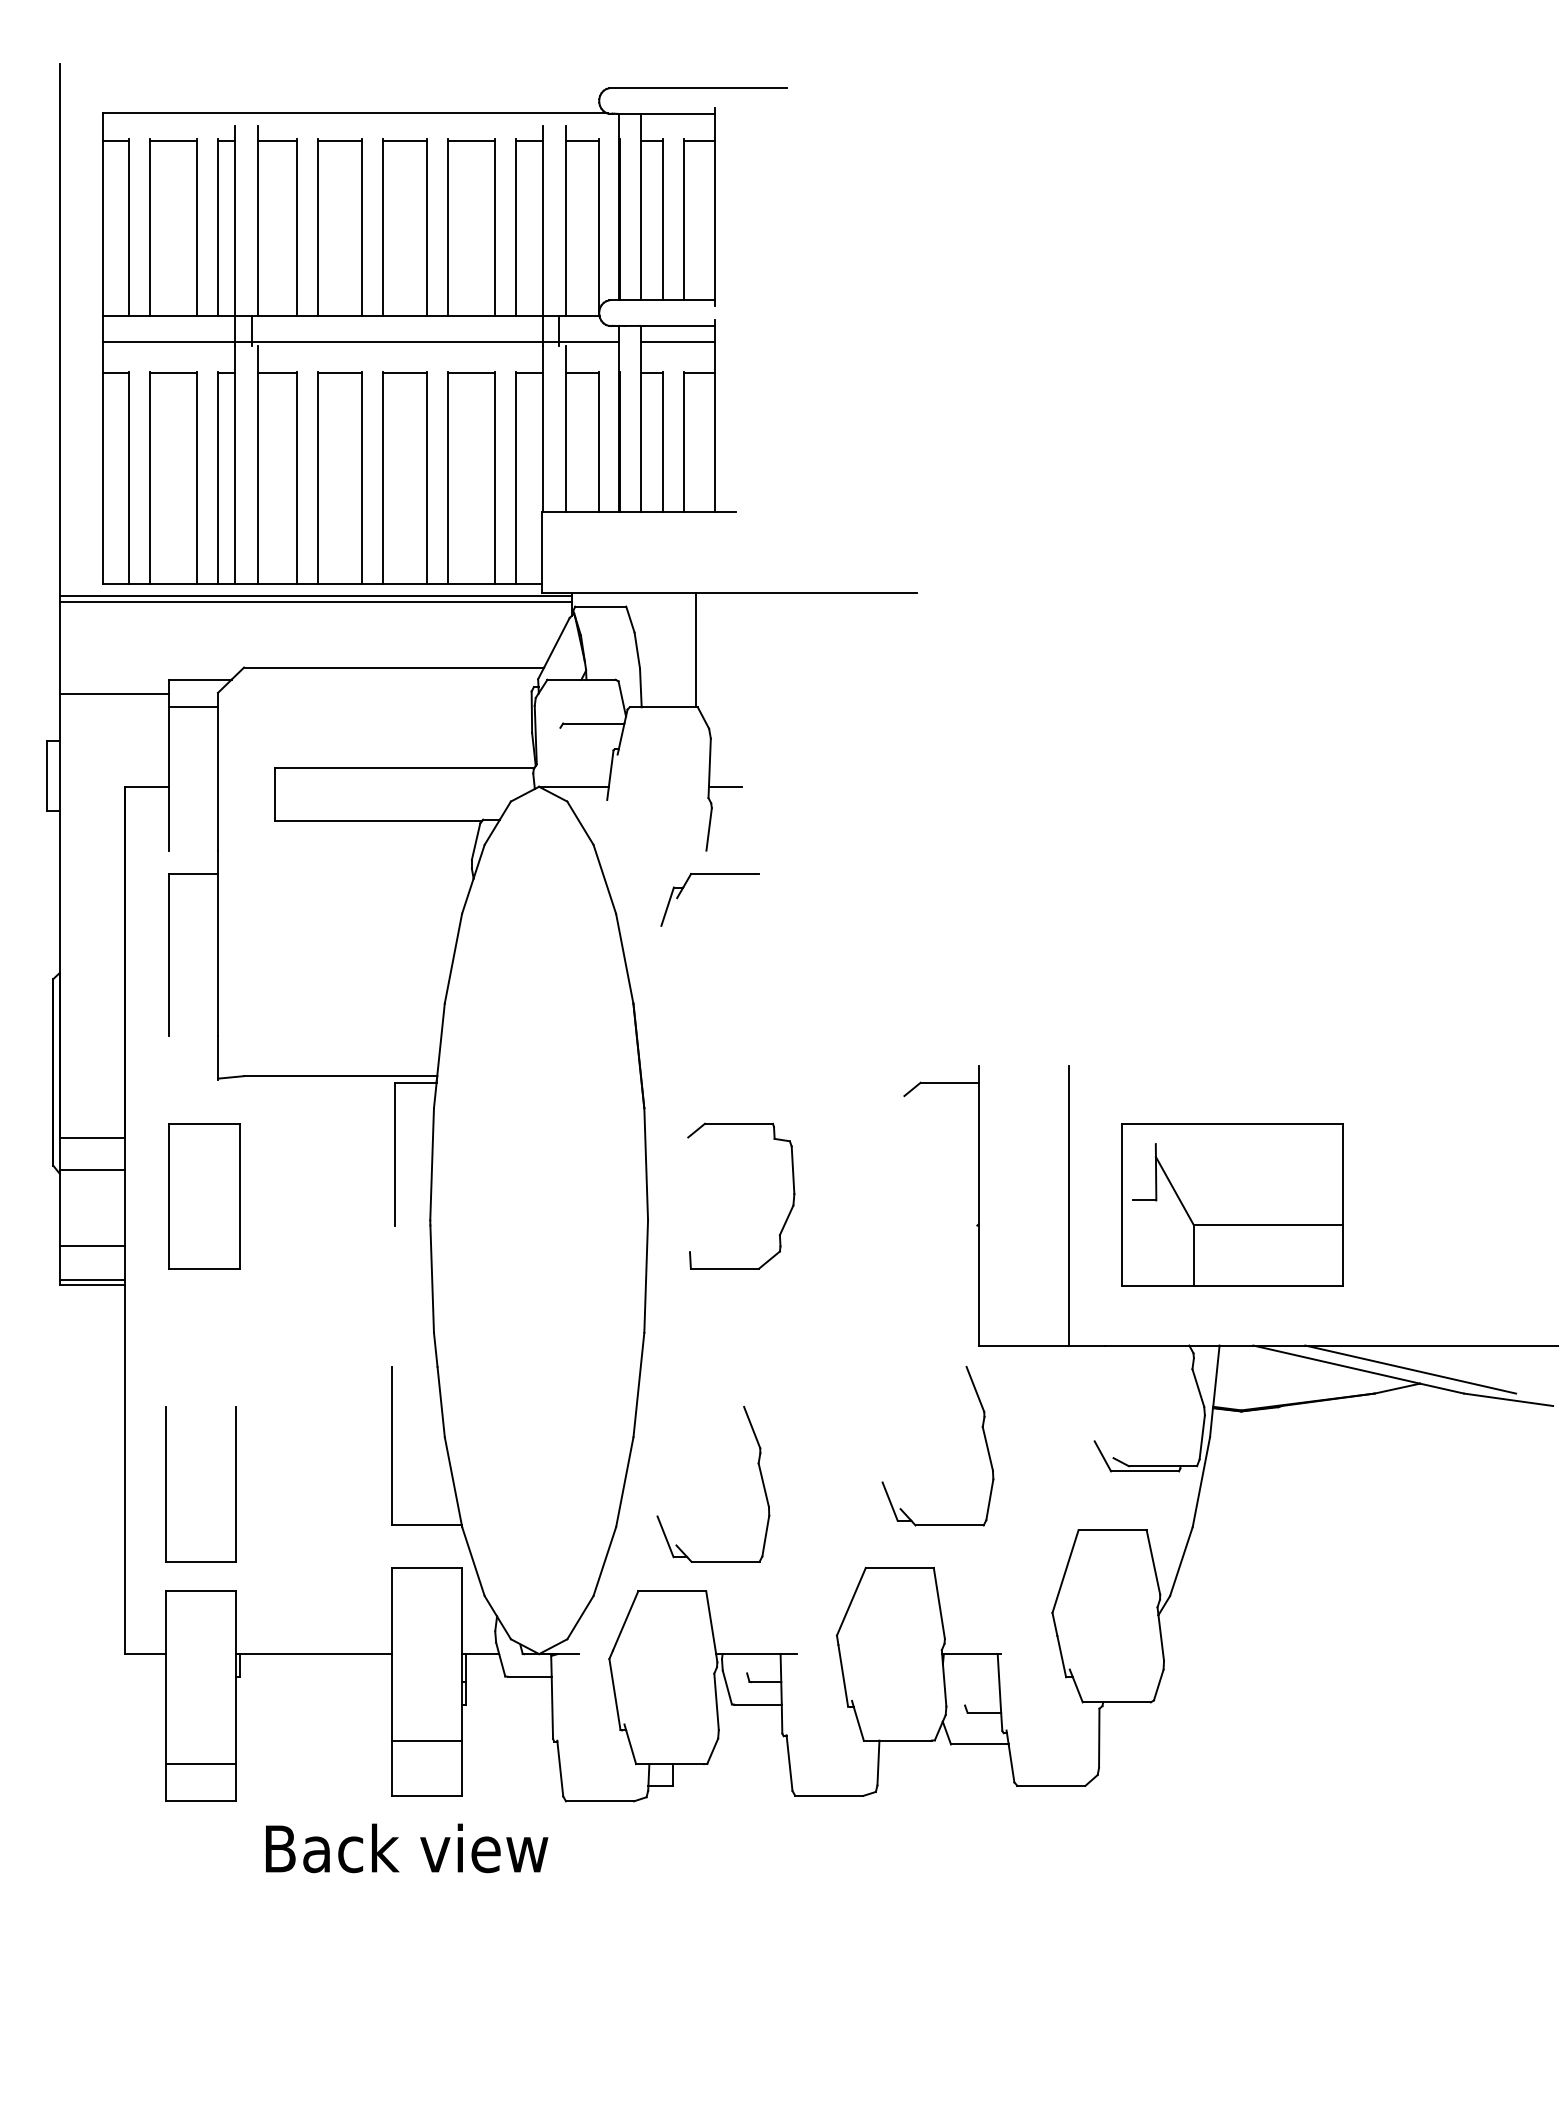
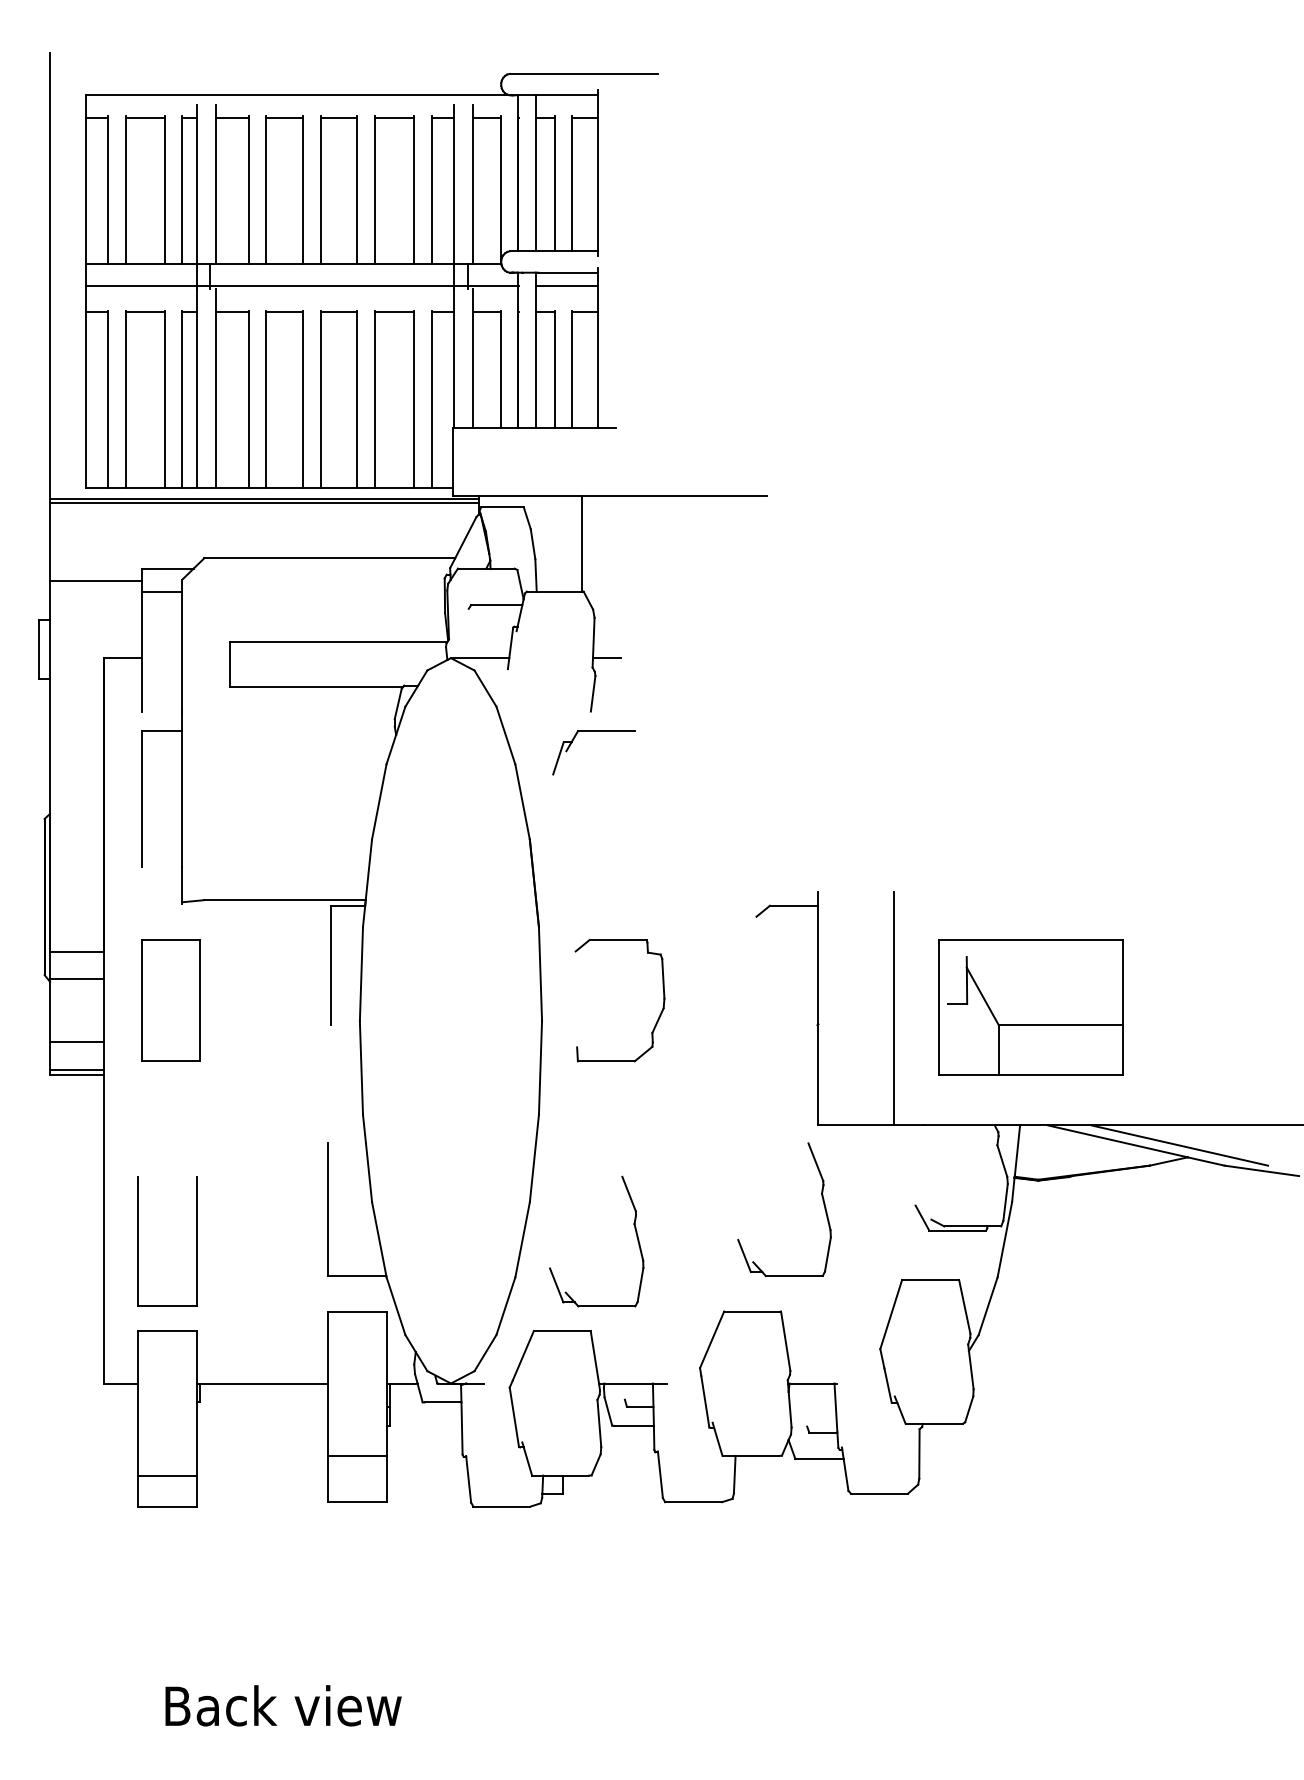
text: (407, 1848) -> (283, 1705), moved

